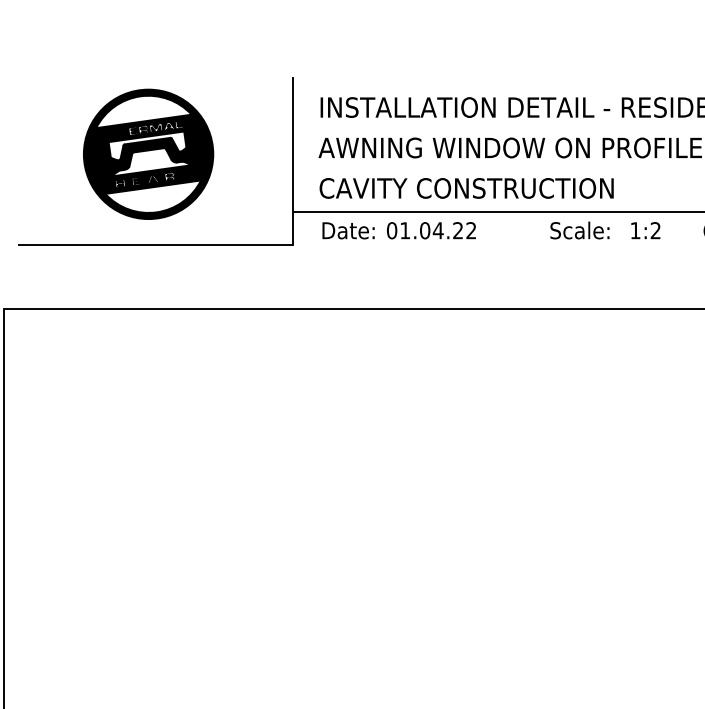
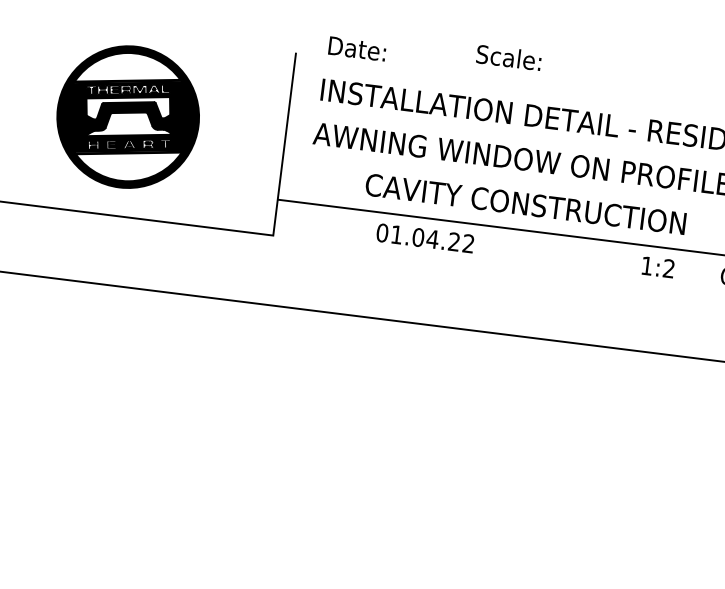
text: (466, 188) -> (525, 204), moved
text: (348, 230) -> (357, 48), moved
text: (579, 230) -> (508, 57), moved

